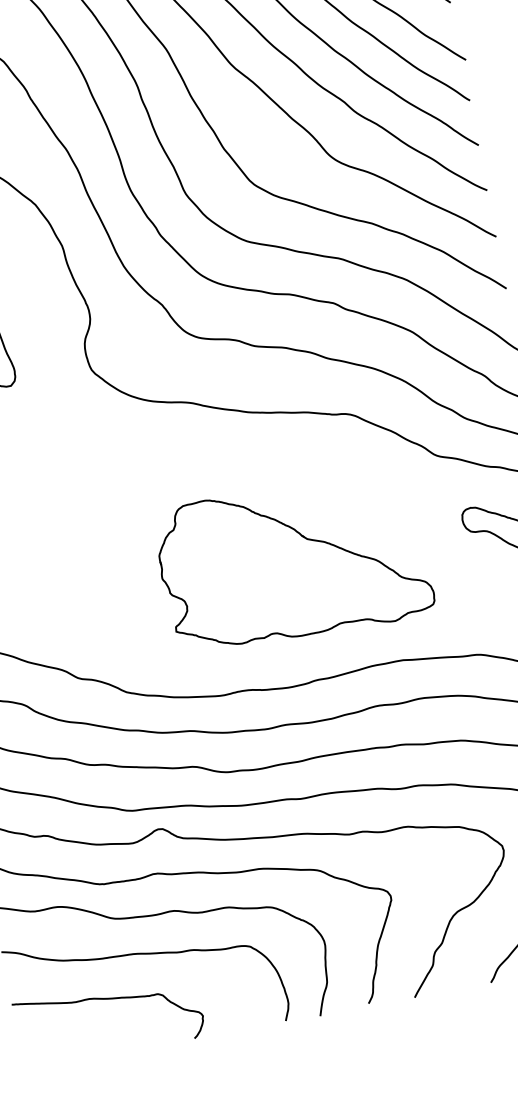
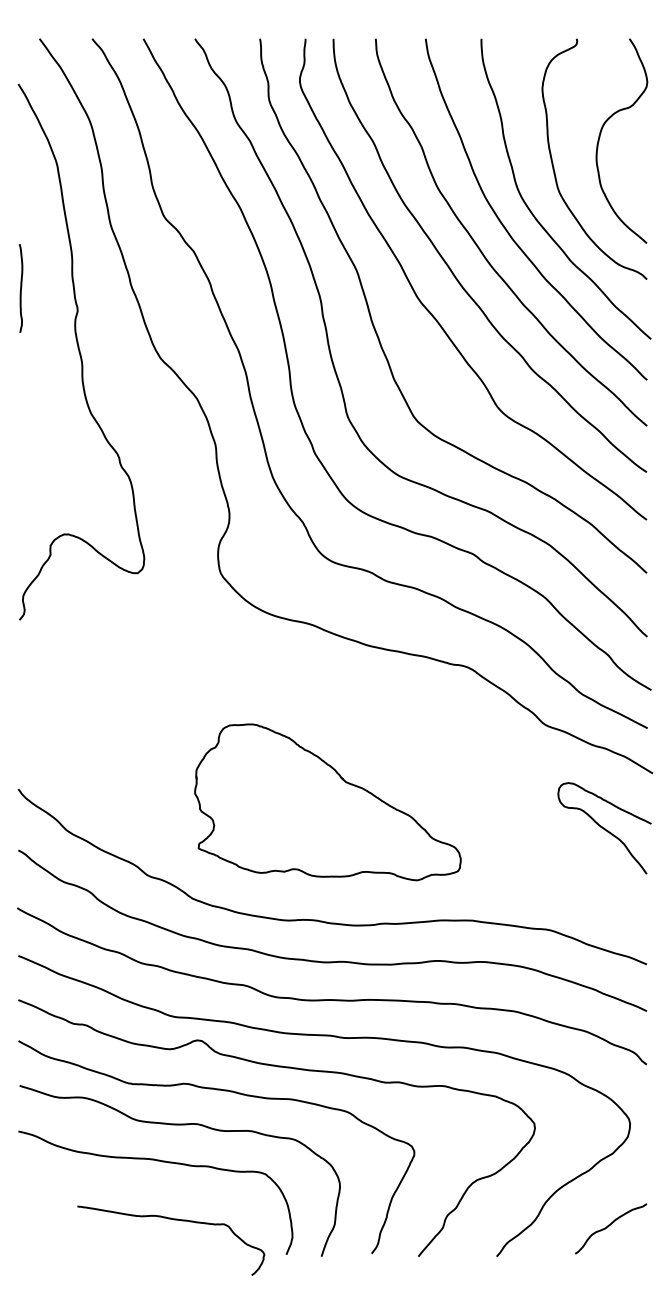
part: (293, 562) -> (327, 802), moved
curve: (107, 1000) -> (173, 1220), moved

